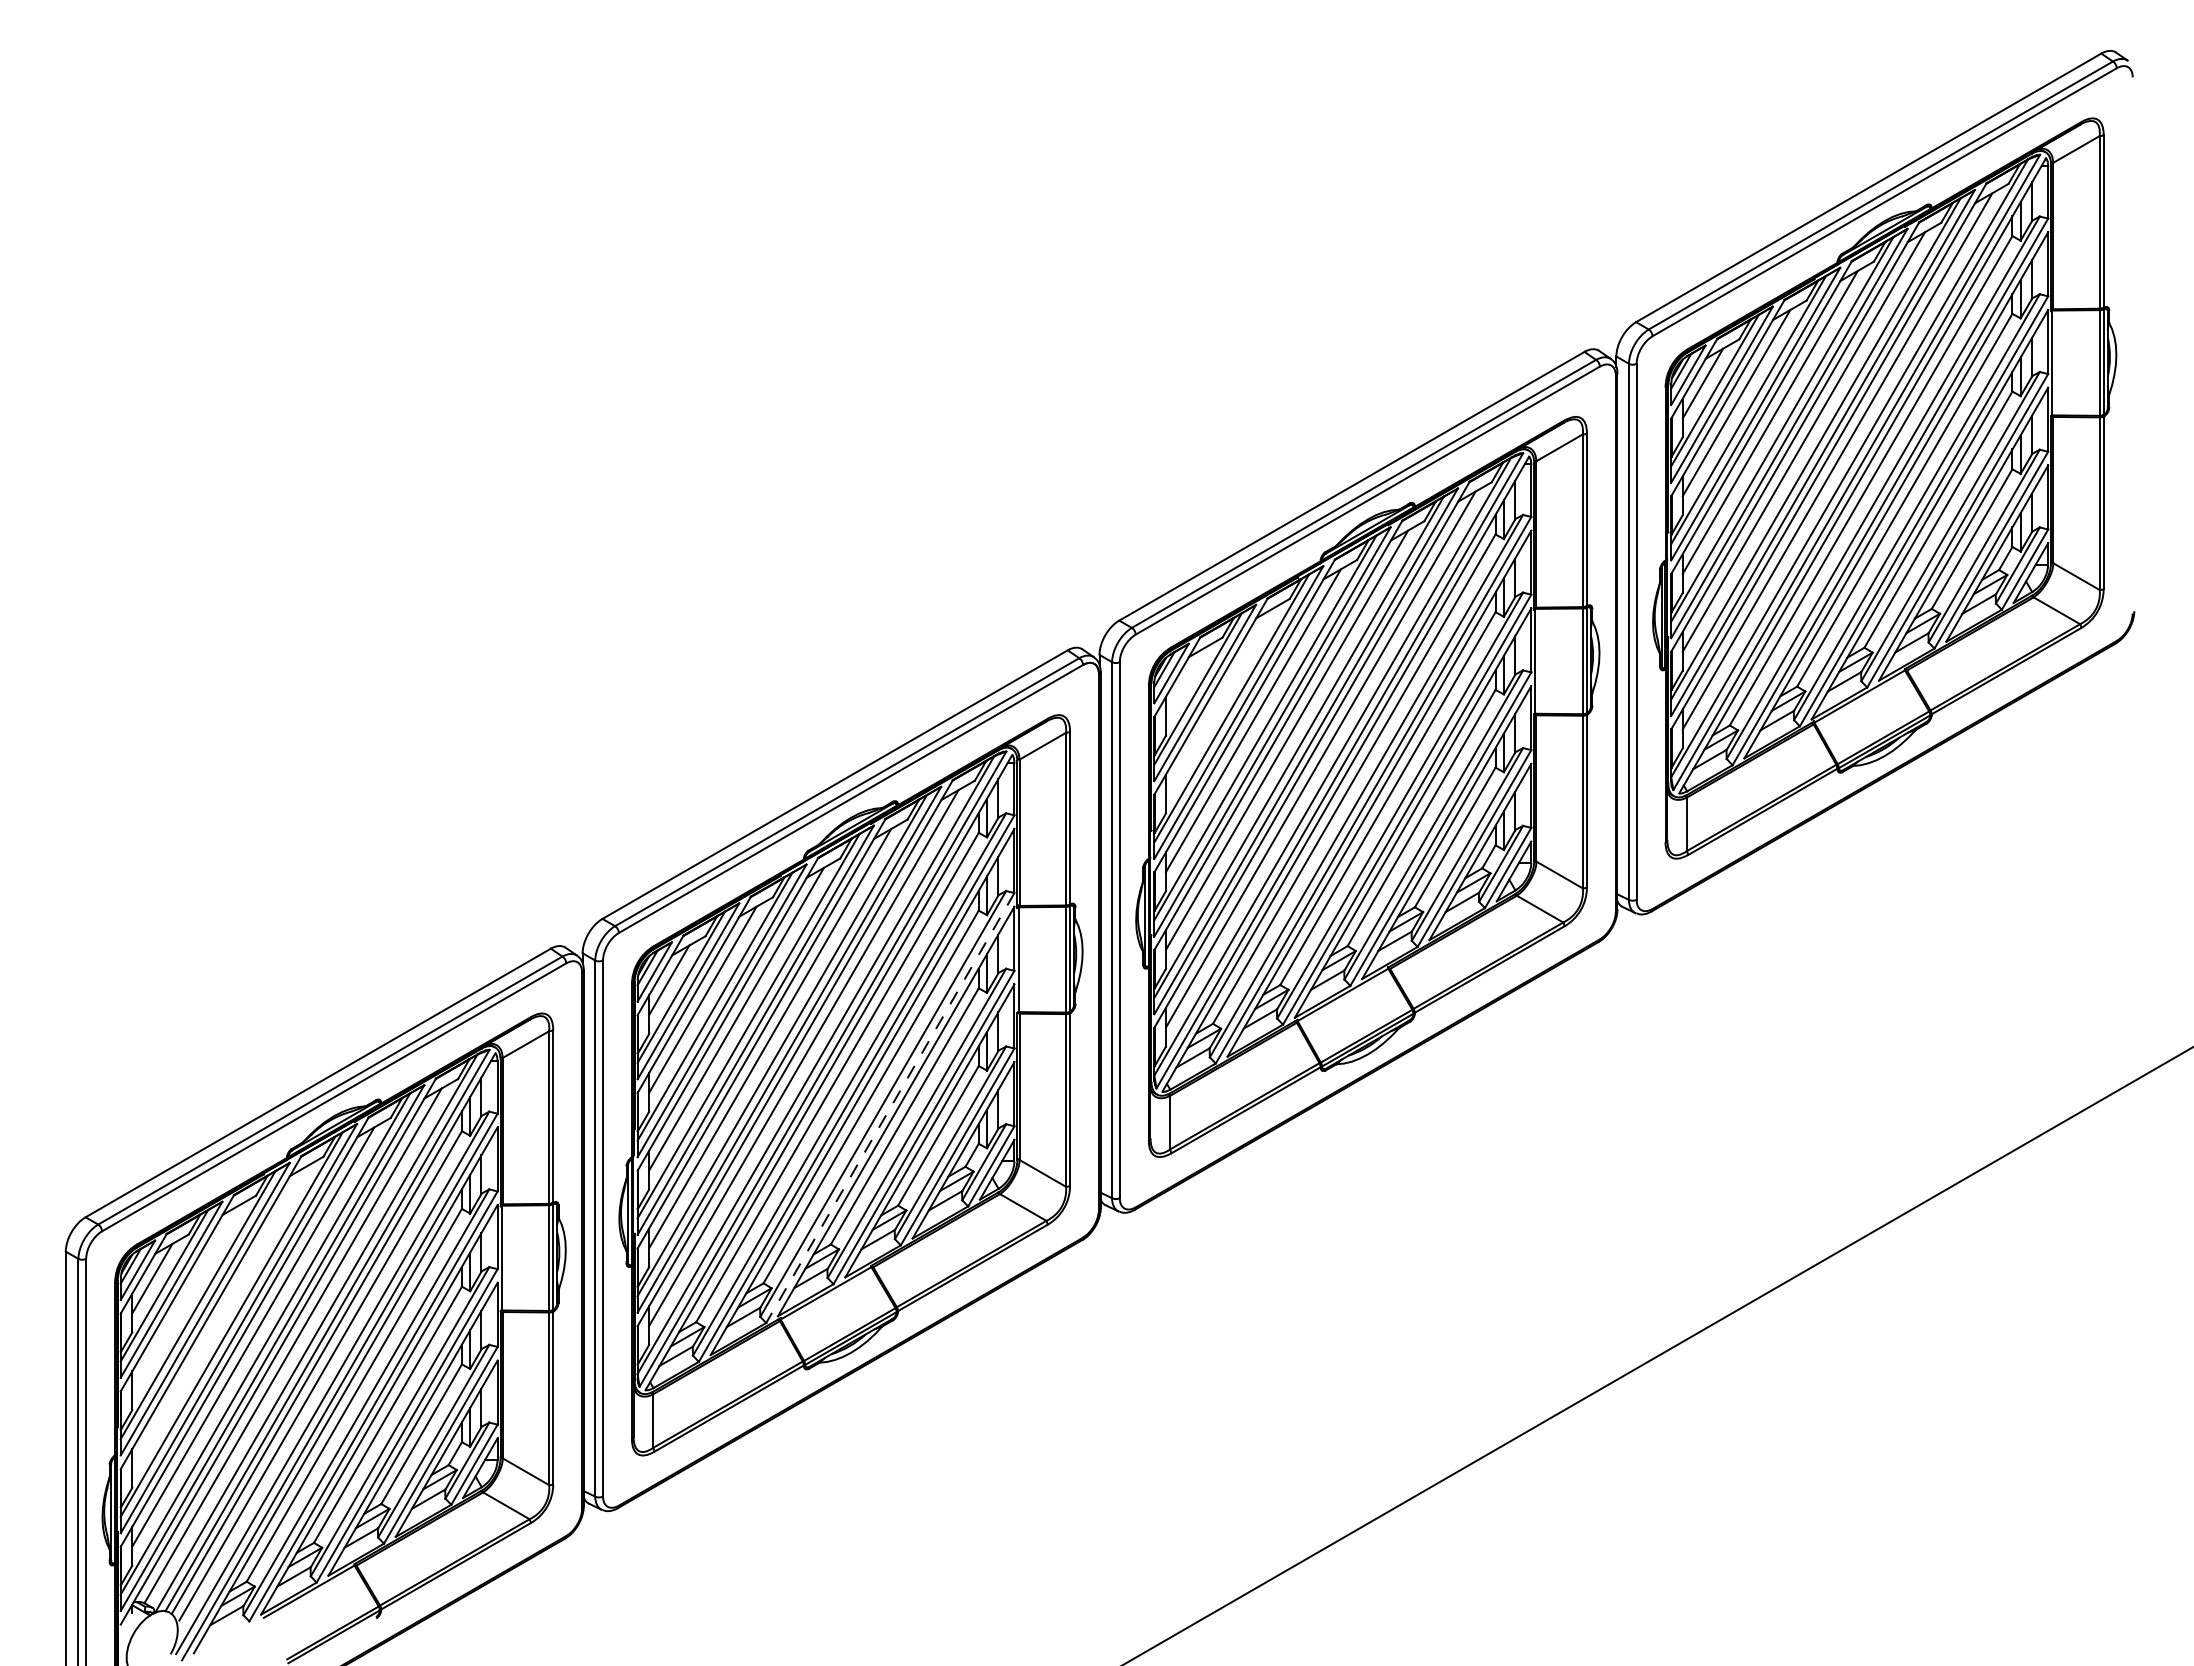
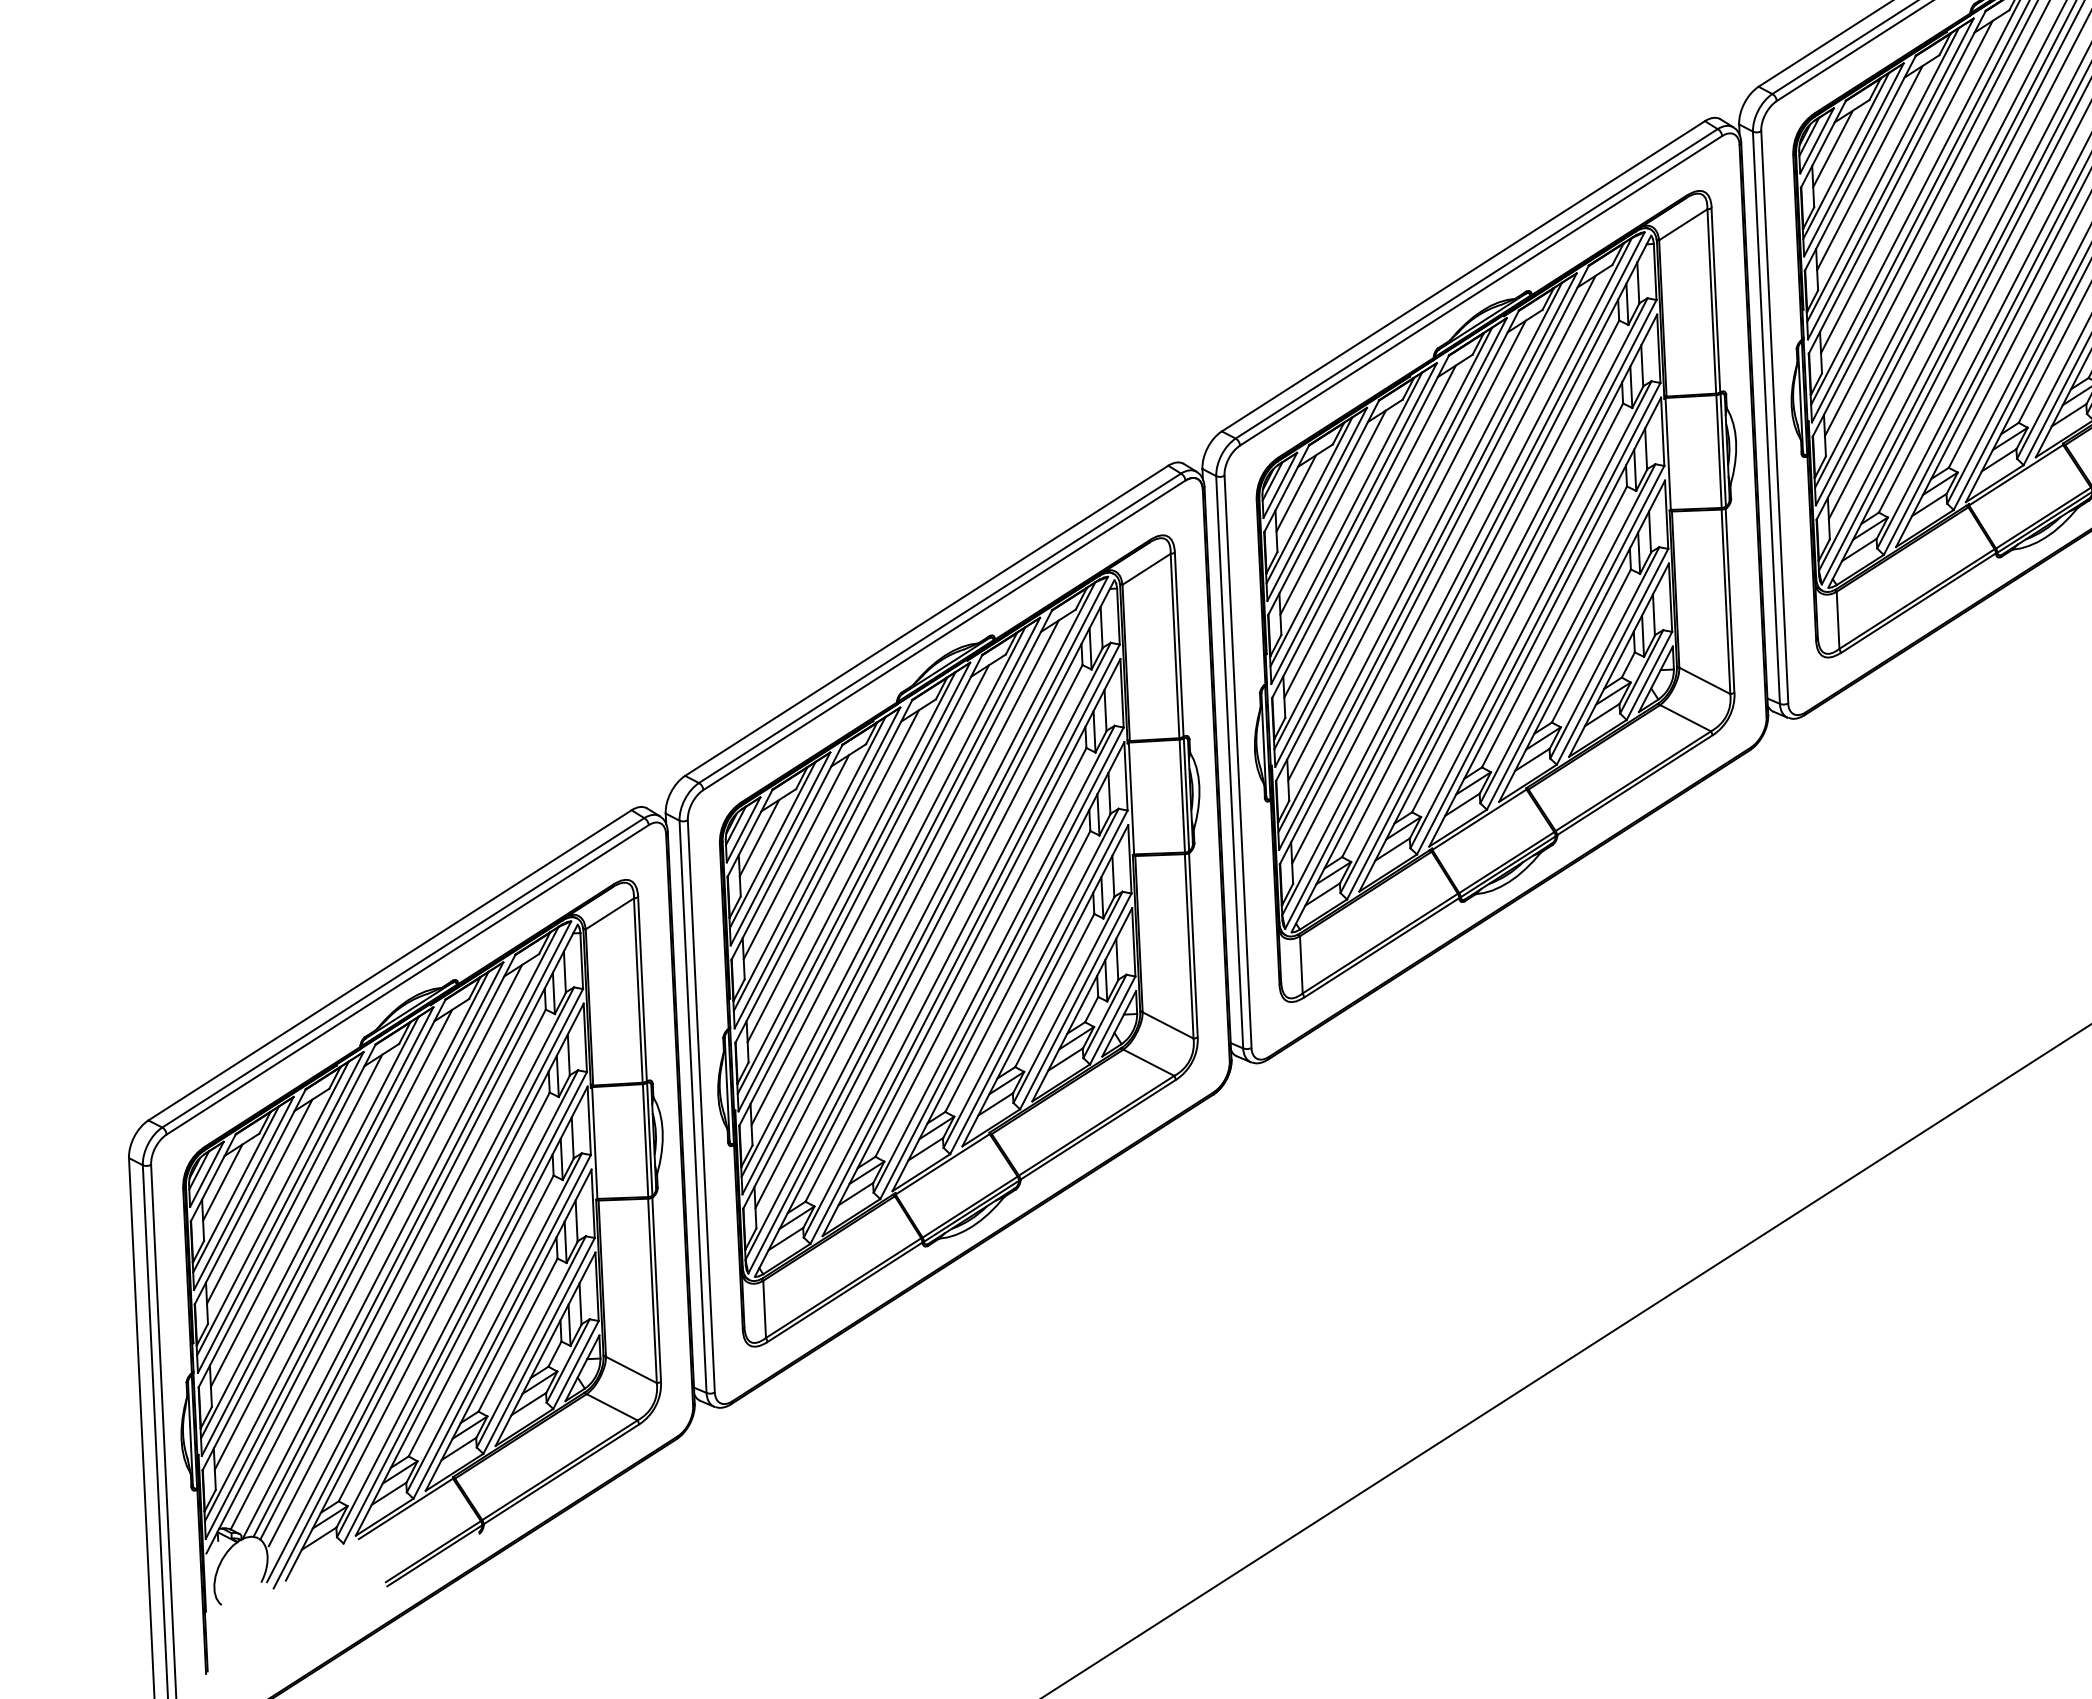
line: (1185, 681) -> (1295, 493), added
line: (1219, 701) -> (1332, 512), added
line: (890, 1108) -> (1002, 963), dashed -> solid
line: (185, 1298) -> (259, 1202), added
line: (219, 1317) -> (296, 1220), added

